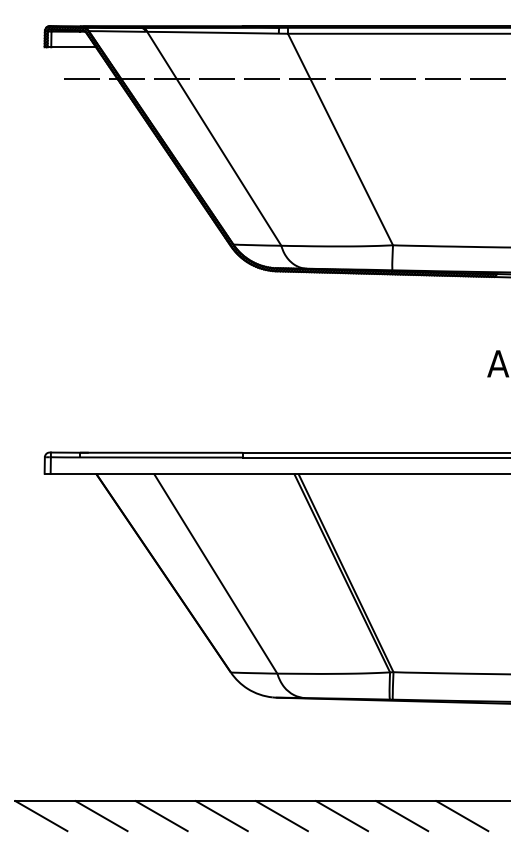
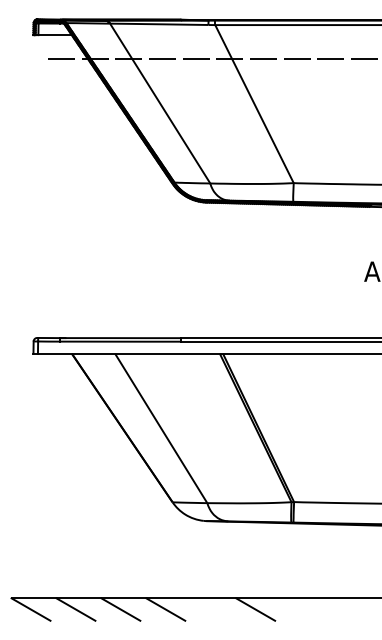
line: (281, 815) -> (210, 609), removed
line: (402, 815) -> (300, 609), removed
line: (462, 815) -> (345, 609), removed

